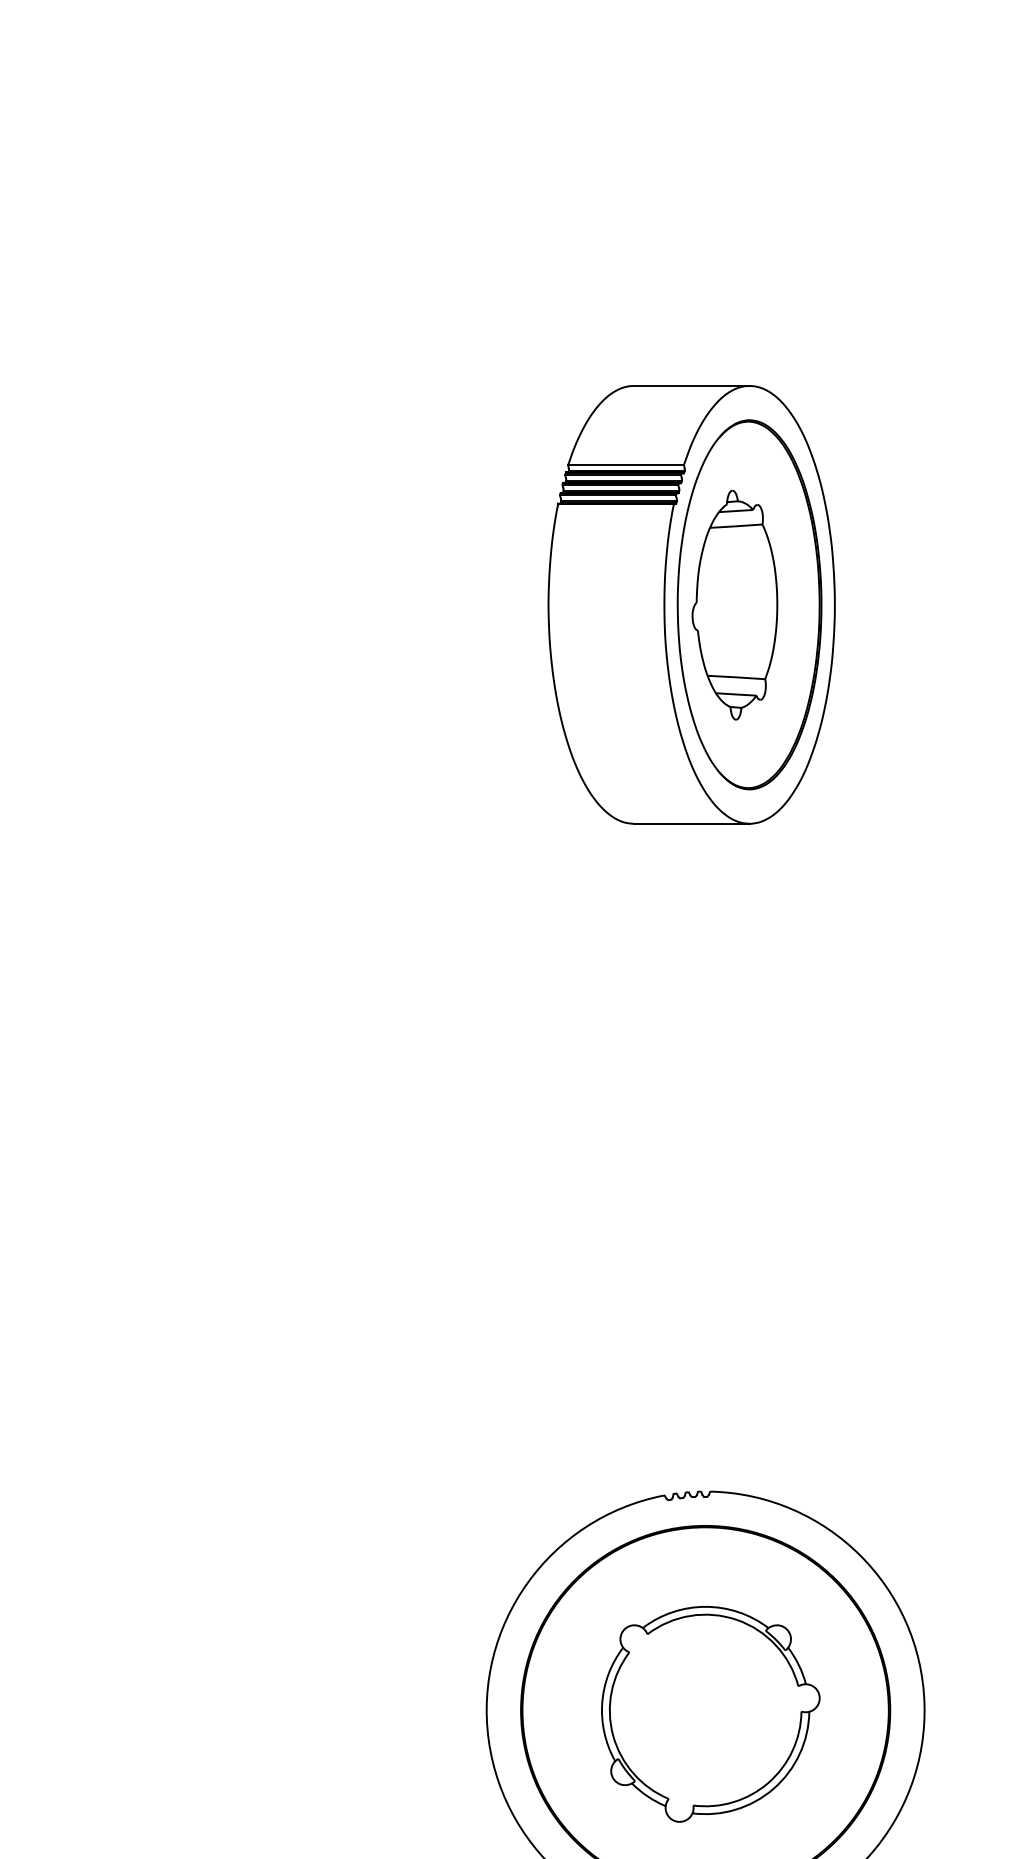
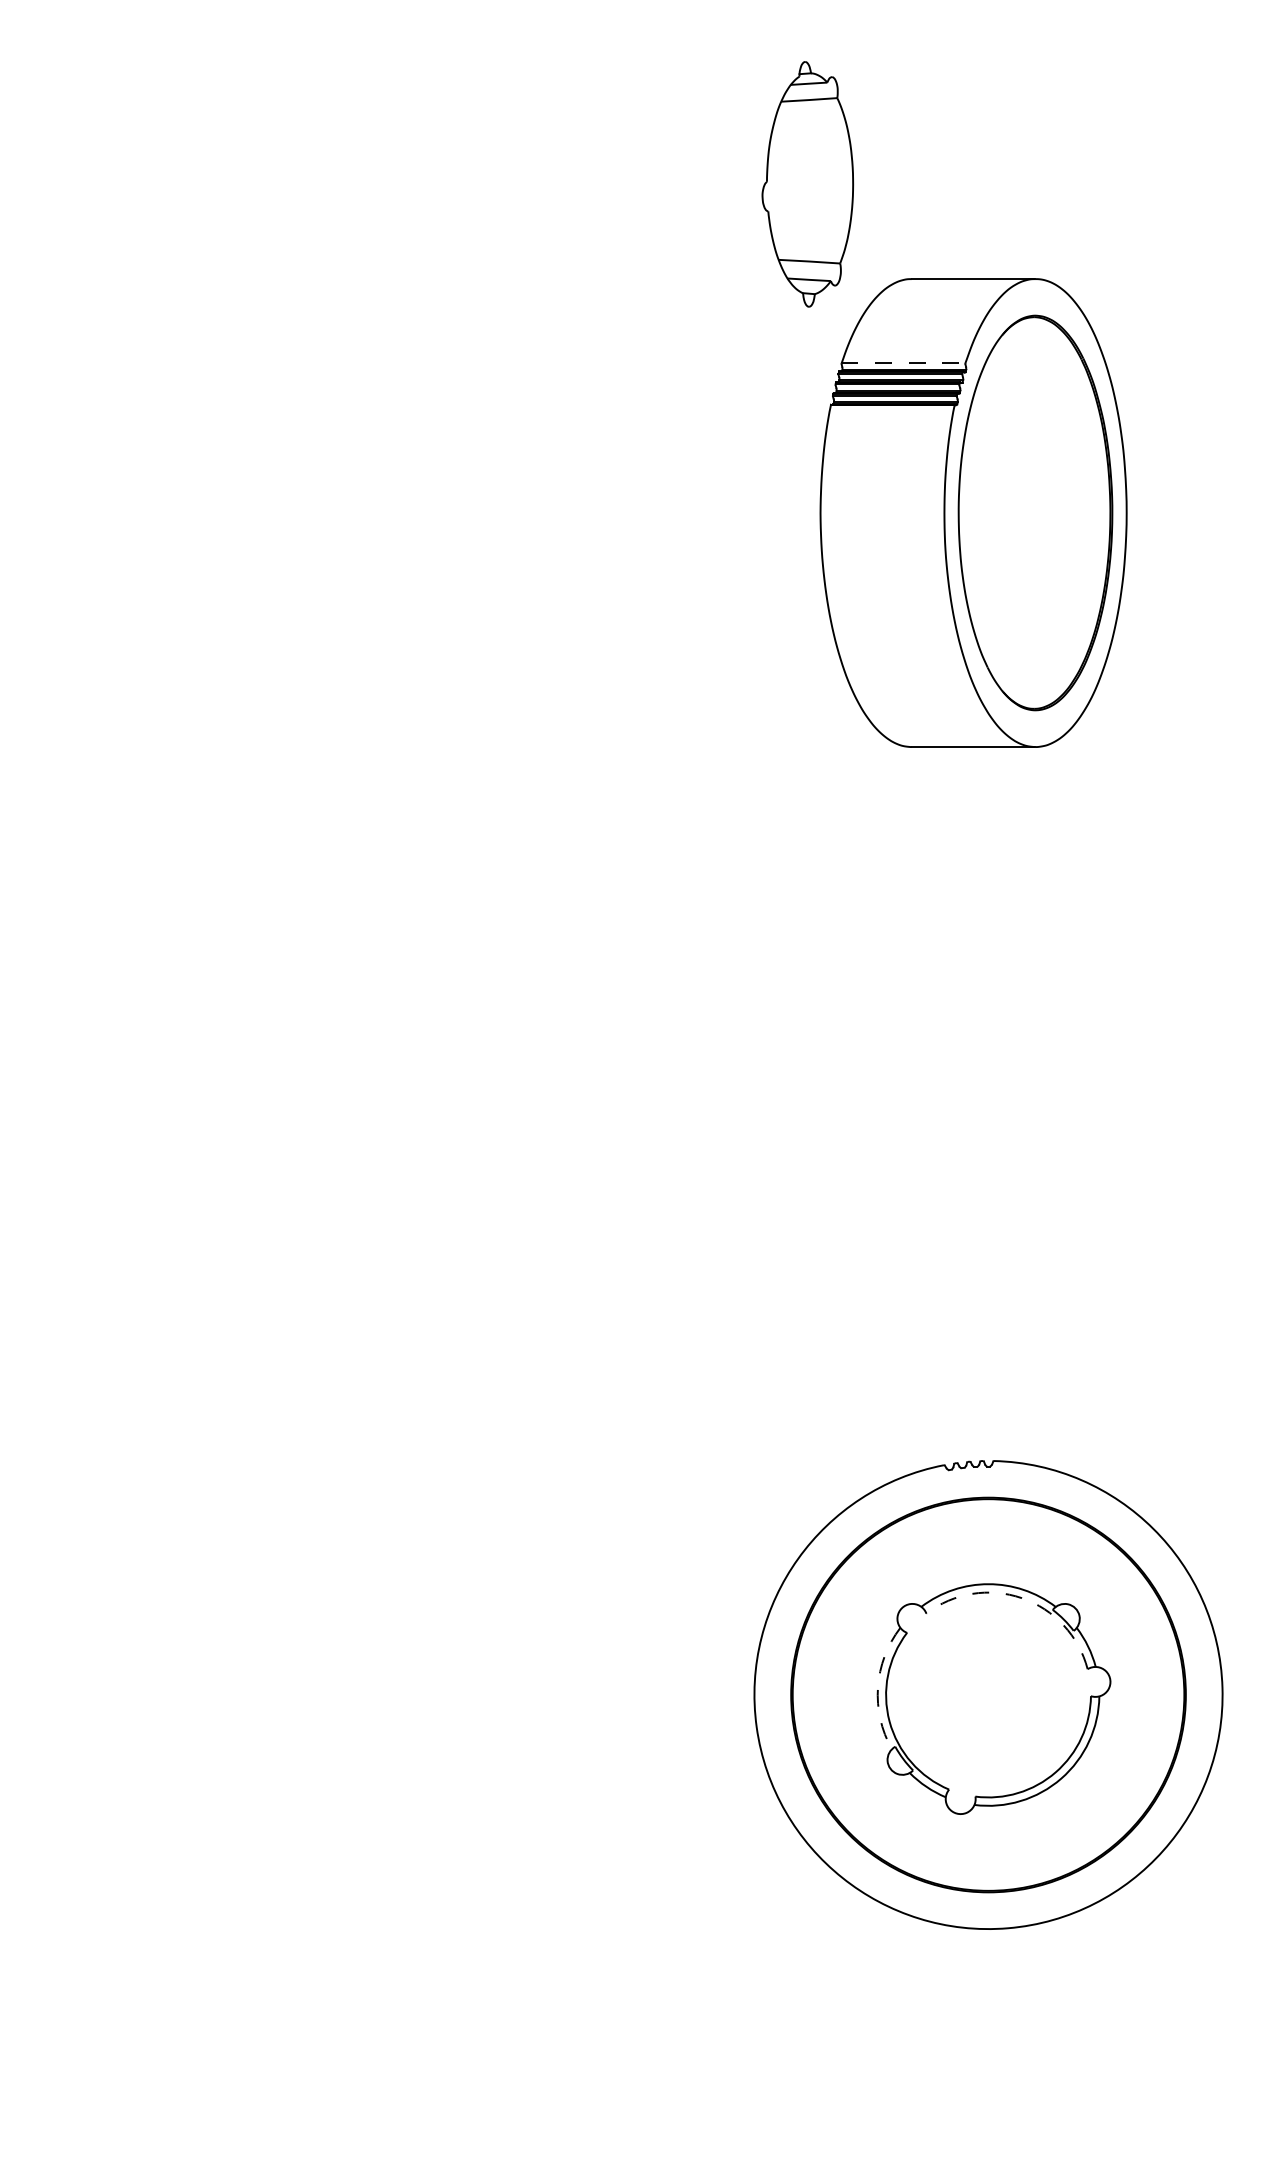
line: (626, 464) -> (903, 363), solid -> dashed
part: (734, 605) -> (807, 184), moved
arc: (736, 1620) -> (1021, 1598), solid -> dashed
arc: (601, 1703) -> (877, 1687), solid -> dashed

